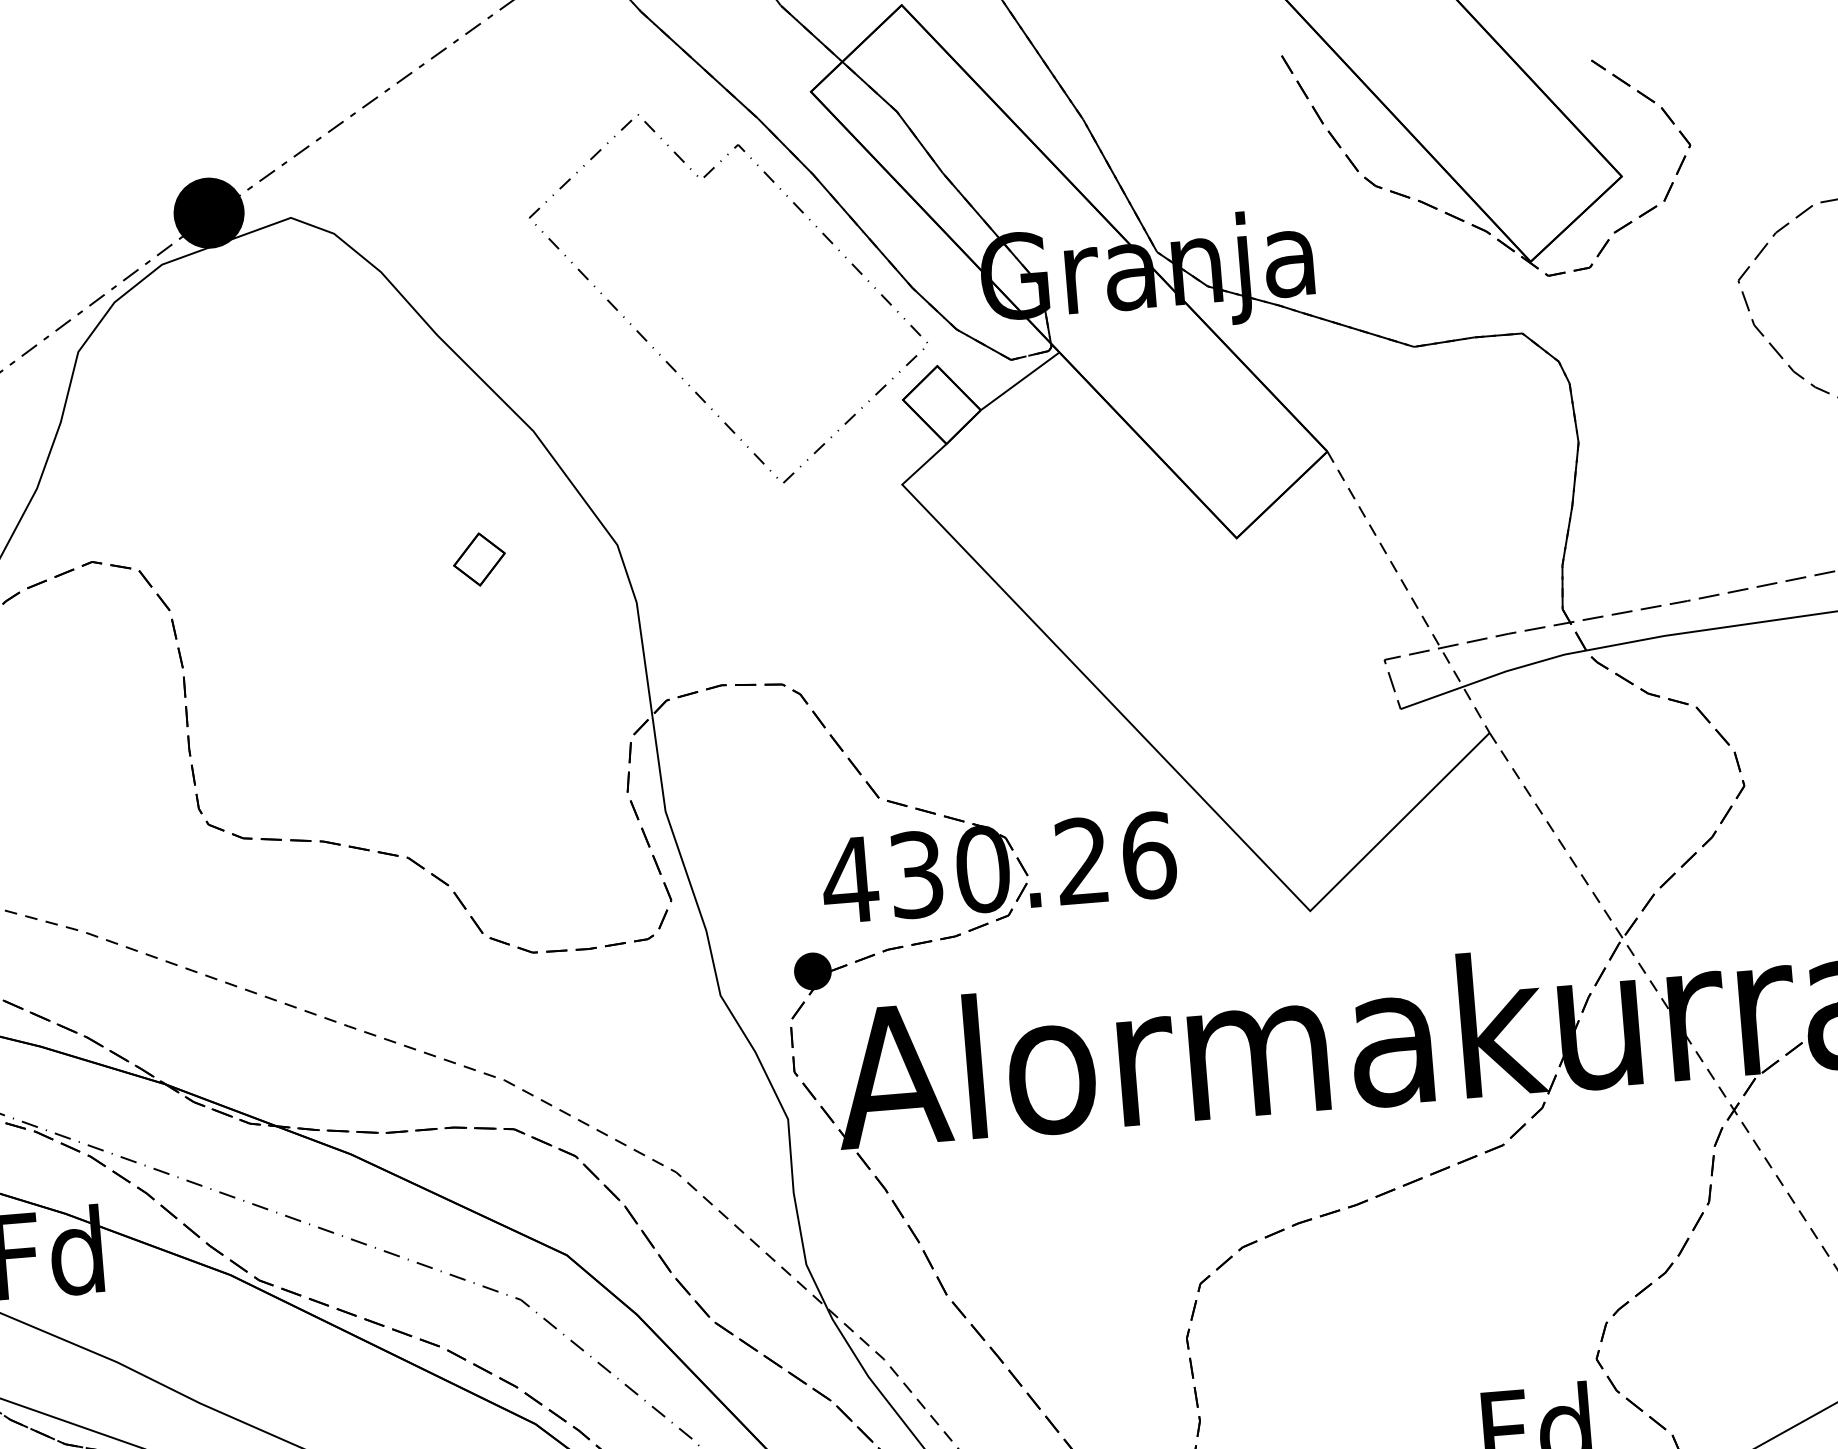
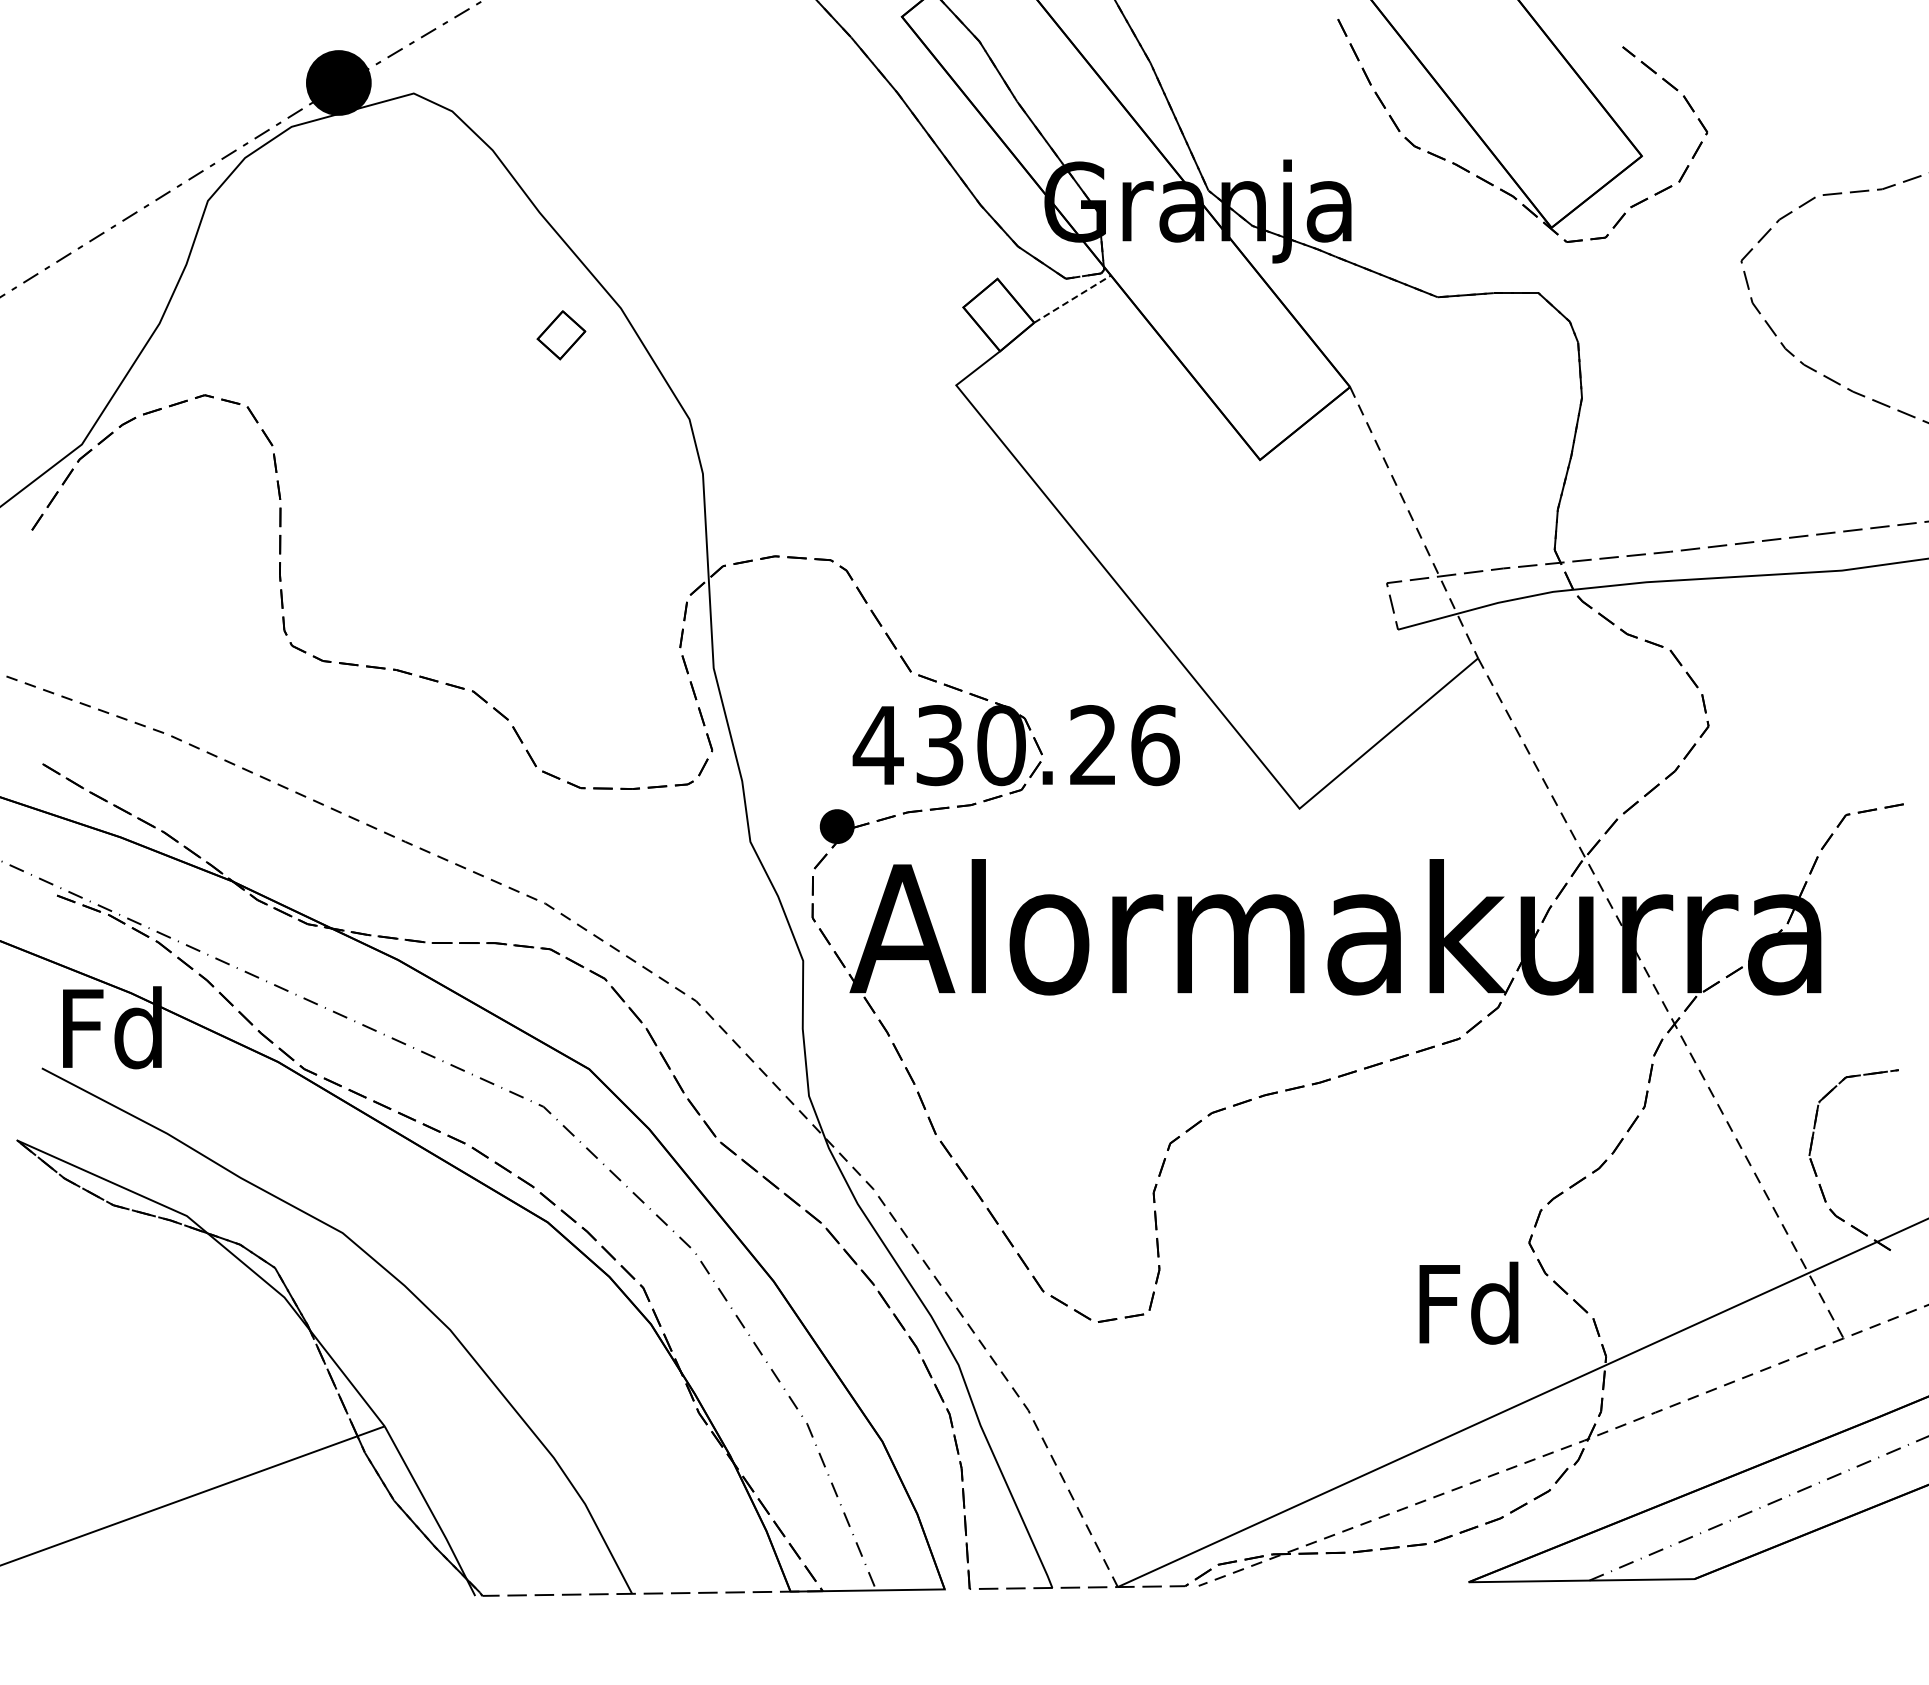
part: (667, 360) -> (749, 253), removed
line: (1021, 380) -> (1073, 298), solid -> dashed
part: (479, 559) -> (561, 335), moved

